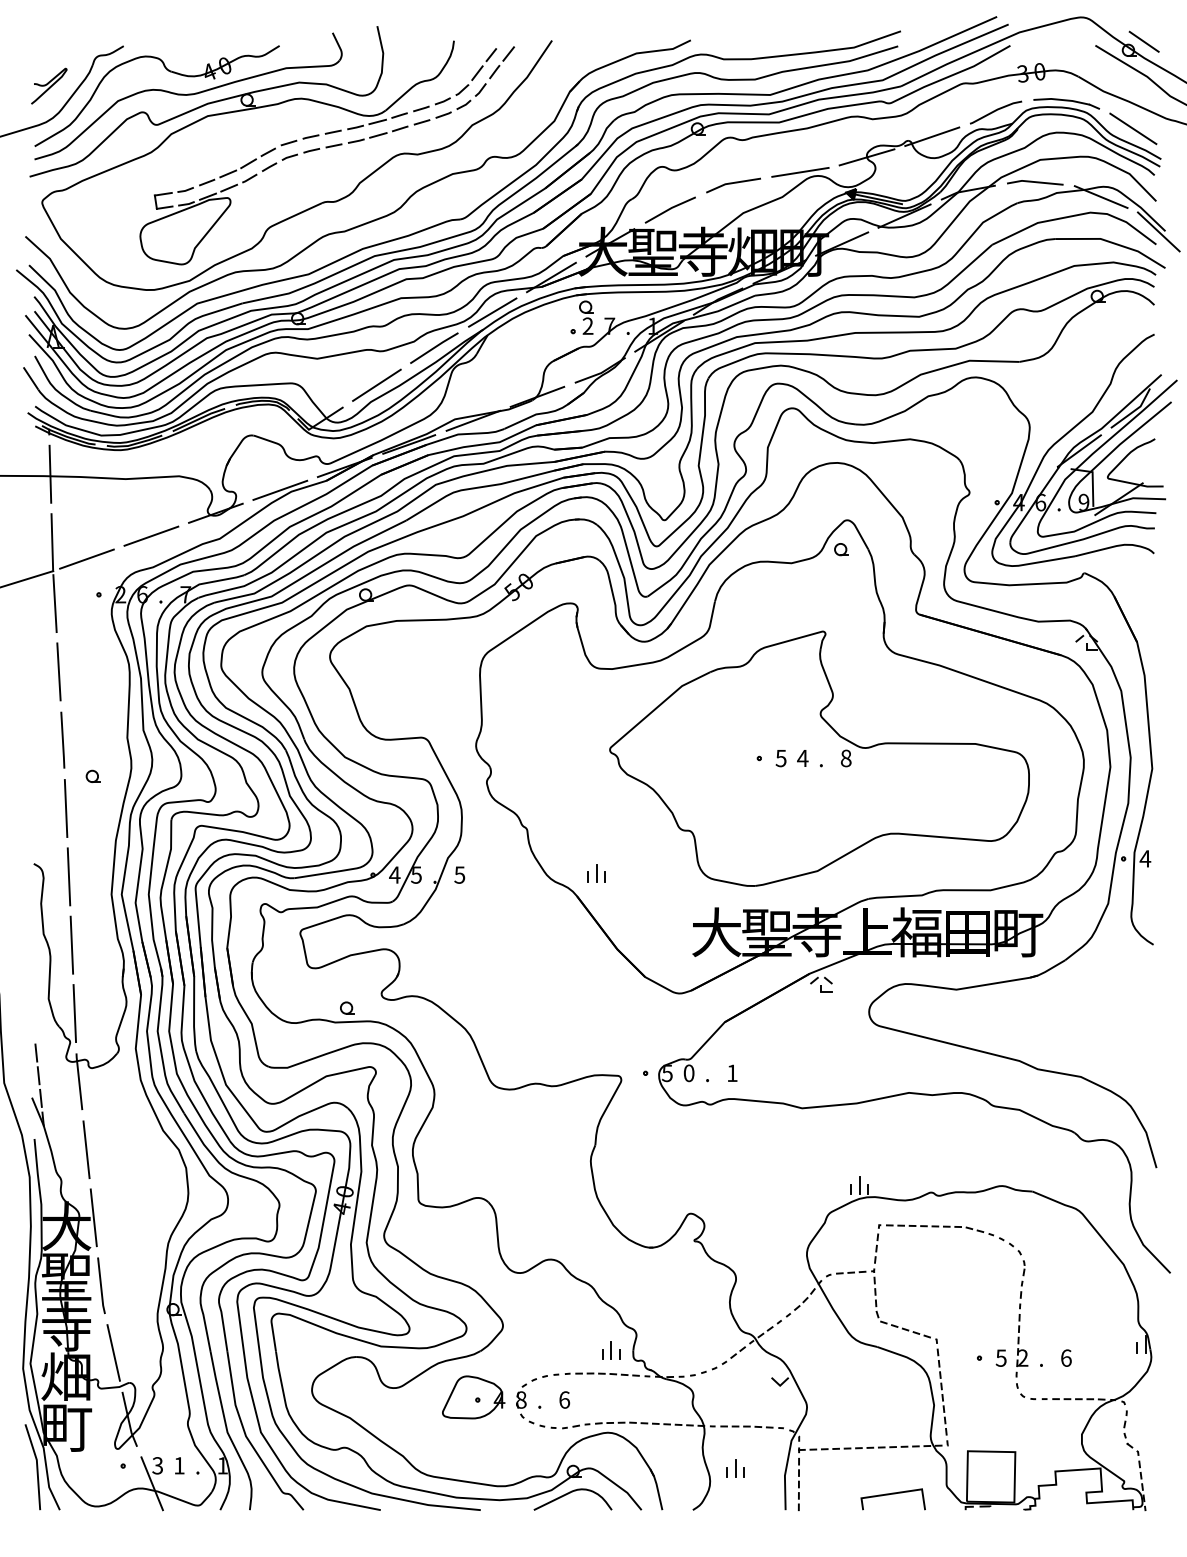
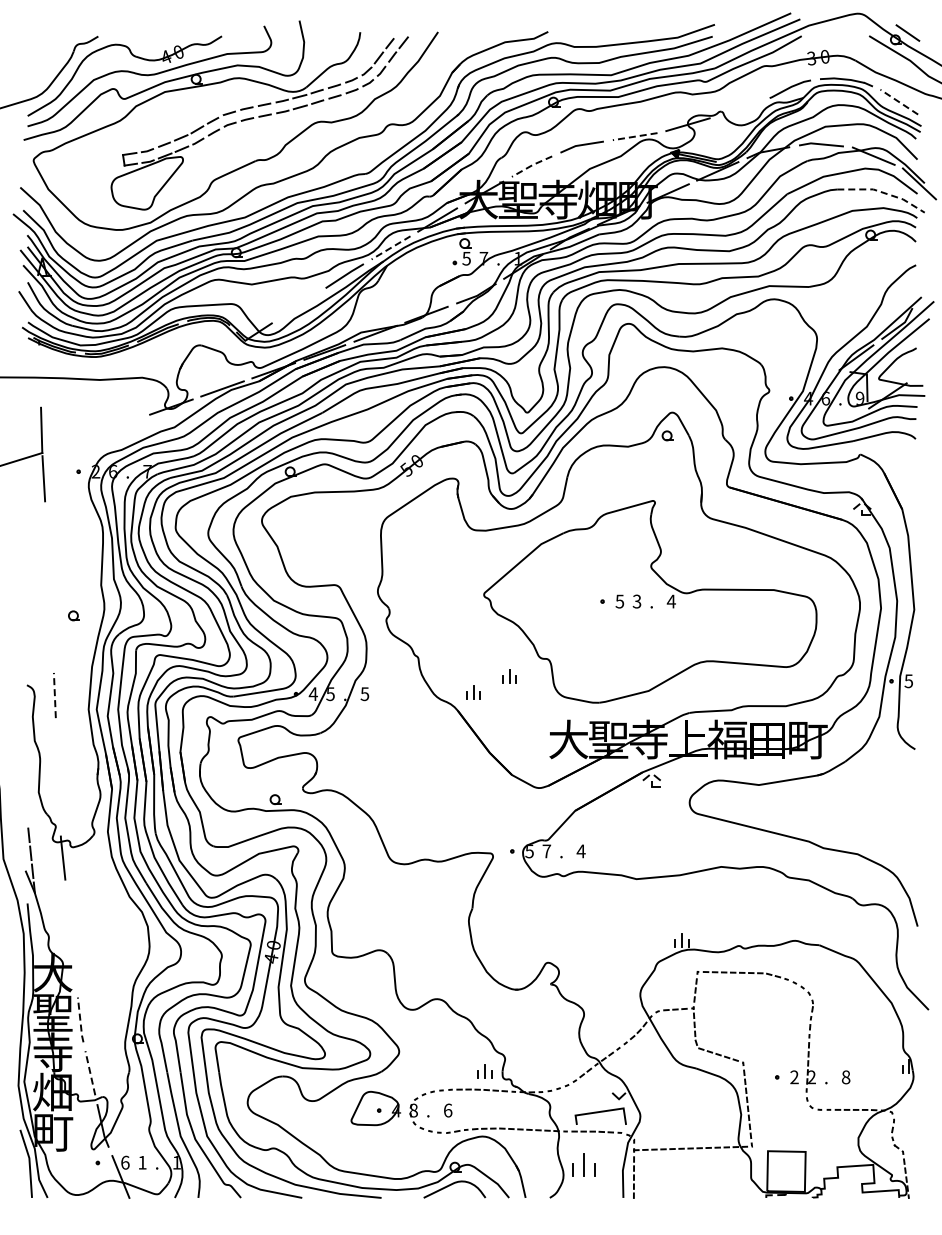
curve: (48, 85) -> (38, 67), removed
line: (1132, 128) -> (898, 101), solid -> dashed
line: (931, 136) -> (739, 108), removed
line: (800, 172) -> (635, 136), solid -> dashed
line: (669, 208) -> (531, 165), solid -> dashed
line: (1113, 242) -> (883, 192), solid -> dashed
line: (493, 312) -> (391, 247), solid -> dashed
text: (587, 325) -> (466, 258), 2 -> 5
line: (377, 385) -> (299, 305), removed
line: (49, 473) -> (39, 375), removed
line: (150, 535) -> (119, 424), removed
line: (86, 559) -> (68, 443), removed
line: (58, 671) -> (46, 532), removed
line: (62, 739) -> (49, 586), removed
text: (802, 758) -> (636, 601), 4 -> 3
text: (844, 758) -> (670, 601), 8 -> 4
line: (65, 807) -> (52, 640), removed
part: (642, 852) -> (509, 676), added
text: (1144, 859) -> (908, 681), 4 -> 5
line: (68, 876) -> (54, 695), solid -> dashed
line: (72, 944) -> (57, 749), removed
line: (74, 1012) -> (59, 803), removed
text: (688, 1073) -> (546, 851), 0 -> 7
text: (731, 1073) -> (580, 851), 1 -> 4
line: (86, 1149) -> (68, 911), removed
line: (93, 1217) -> (74, 965), removed
line: (101, 1286) -> (80, 1020), solid -> dashed
line: (113, 1353) -> (90, 1073), solid -> dashed
text: (1001, 1358) -> (794, 1077), 5 -> 2
text: (1066, 1358) -> (846, 1077), 6 -> 8
text: (157, 1465) -> (125, 1162), 3 -> 6
part: (735, 1467) -> (583, 1164), size x1.6
line: (892, 1494) -> (600, 1112), moved

